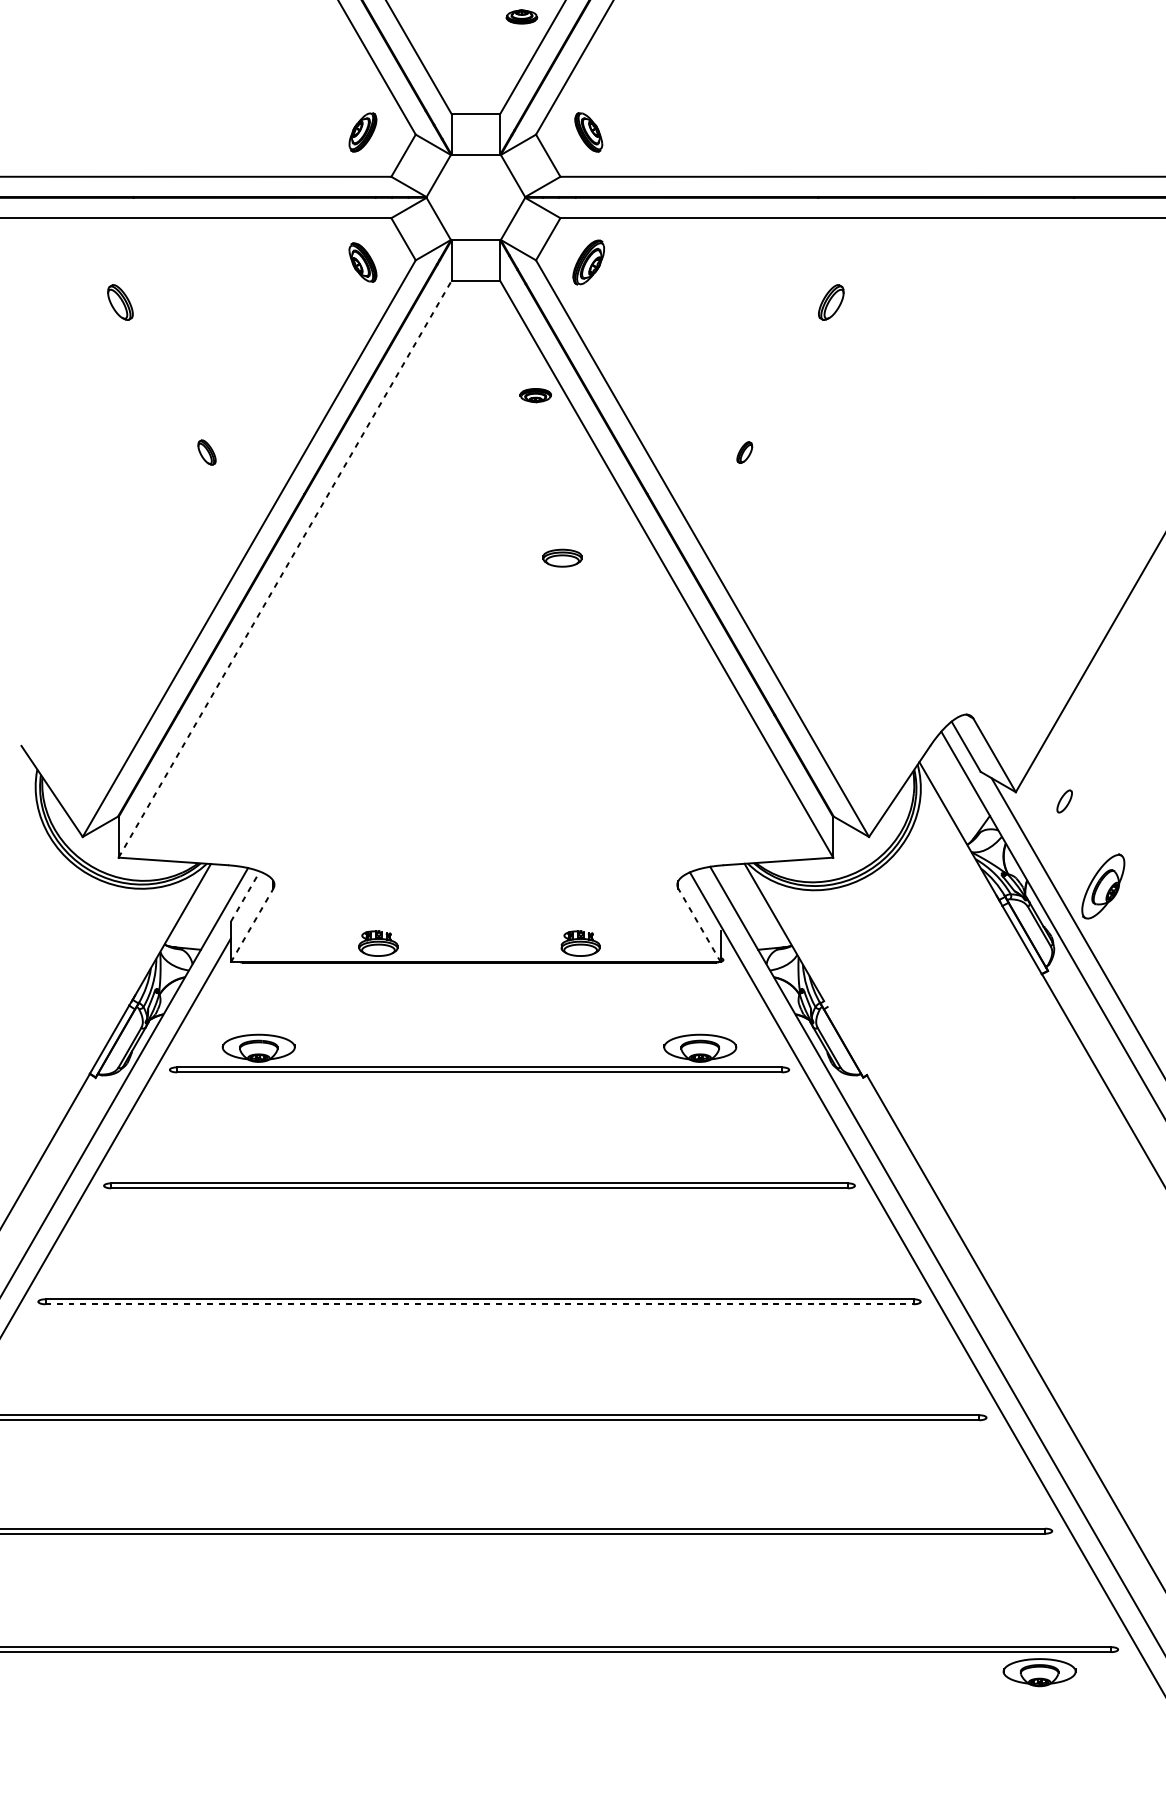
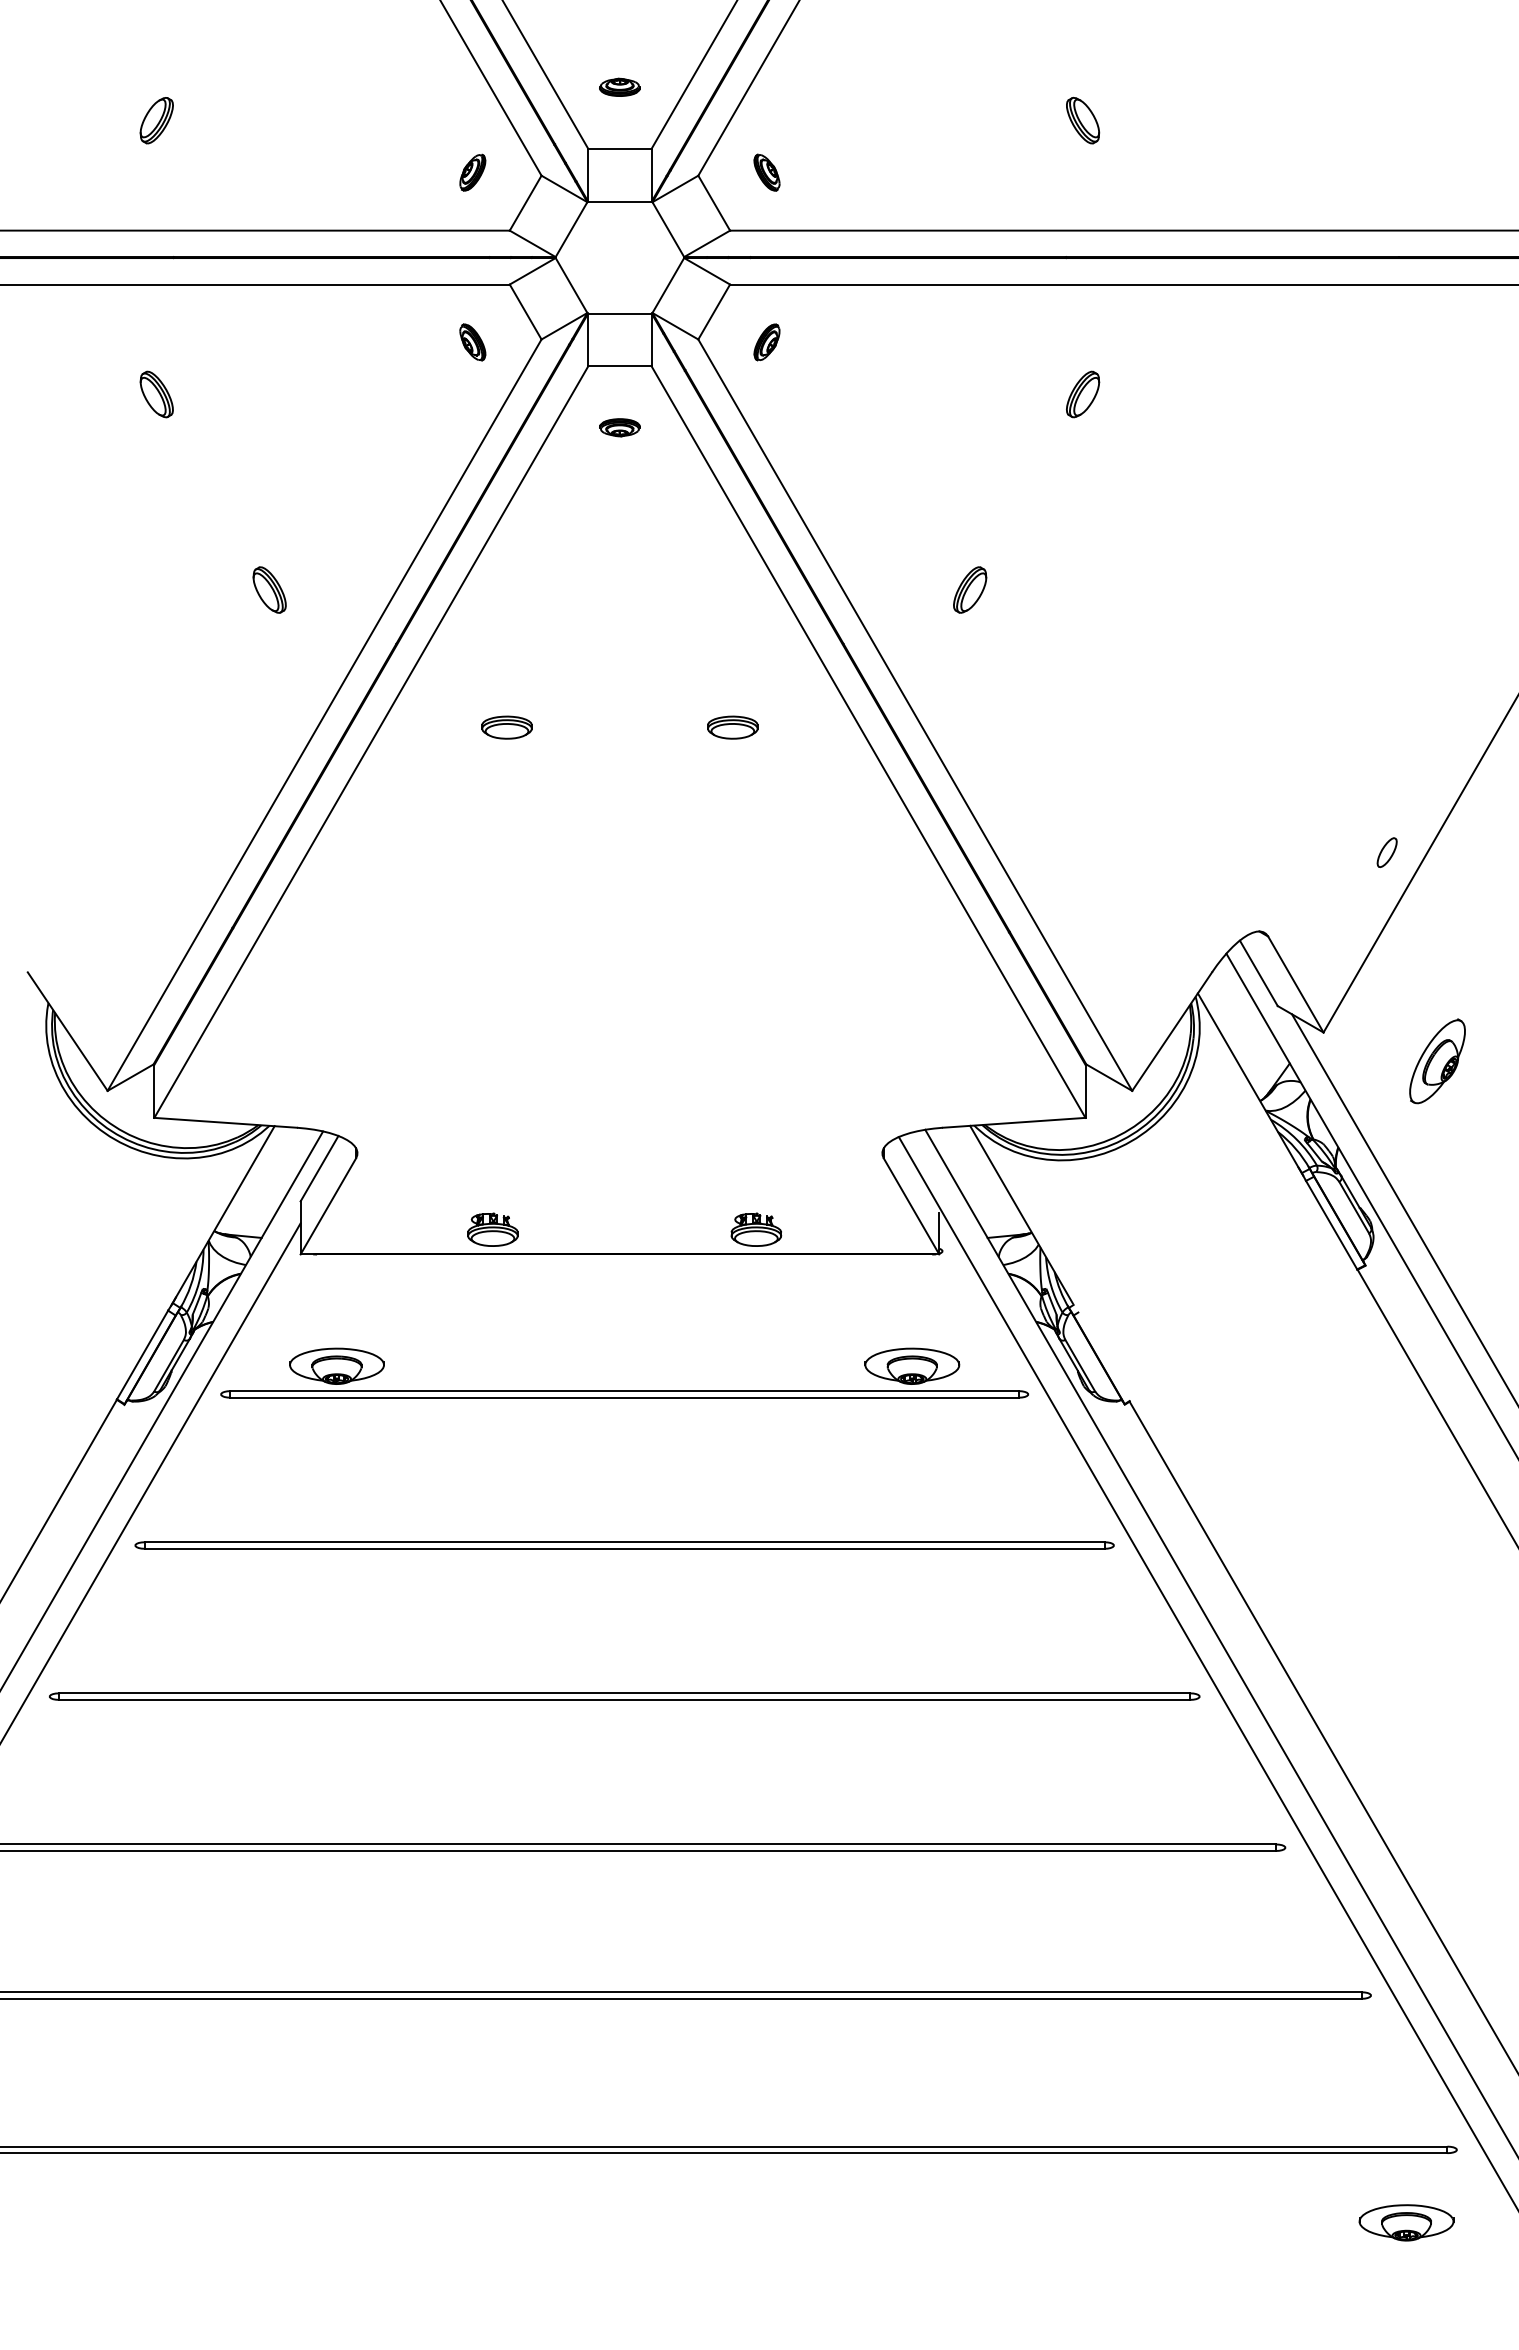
part: (521, 16) -> (619, 86), moved
part: (120, 92) -> (156, 120), added
part: (831, 92) -> (1083, 120), added
part: (362, 132) -> (472, 172), size x0.71
part: (588, 132) -> (766, 172), size x0.71
part: (362, 262) -> (472, 342), size x0.71
part: (588, 262) -> (766, 342), size x0.62
part: (535, 395) -> (619, 427), moved
part: (206, 452) -> (269, 589), size x1.43
part: (744, 452) -> (970, 589), size x1.67
part: (388, 558) -> (506, 727), added
line: (285, 569) -> (371, 742), dashed -> solid
part: (1064, 801) -> (1386, 852), moved
part: (1103, 886) -> (1437, 1061), moved
line: (245, 896) -> (319, 1168), dashed -> solid
line: (252, 924) -> (328, 1205), dashed -> solid
line: (699, 924) -> (911, 1205), dashed -> solid
line: (479, 1304) -> (624, 1699), dashed -> solid
part: (1039, 1672) -> (1406, 2222), moved

